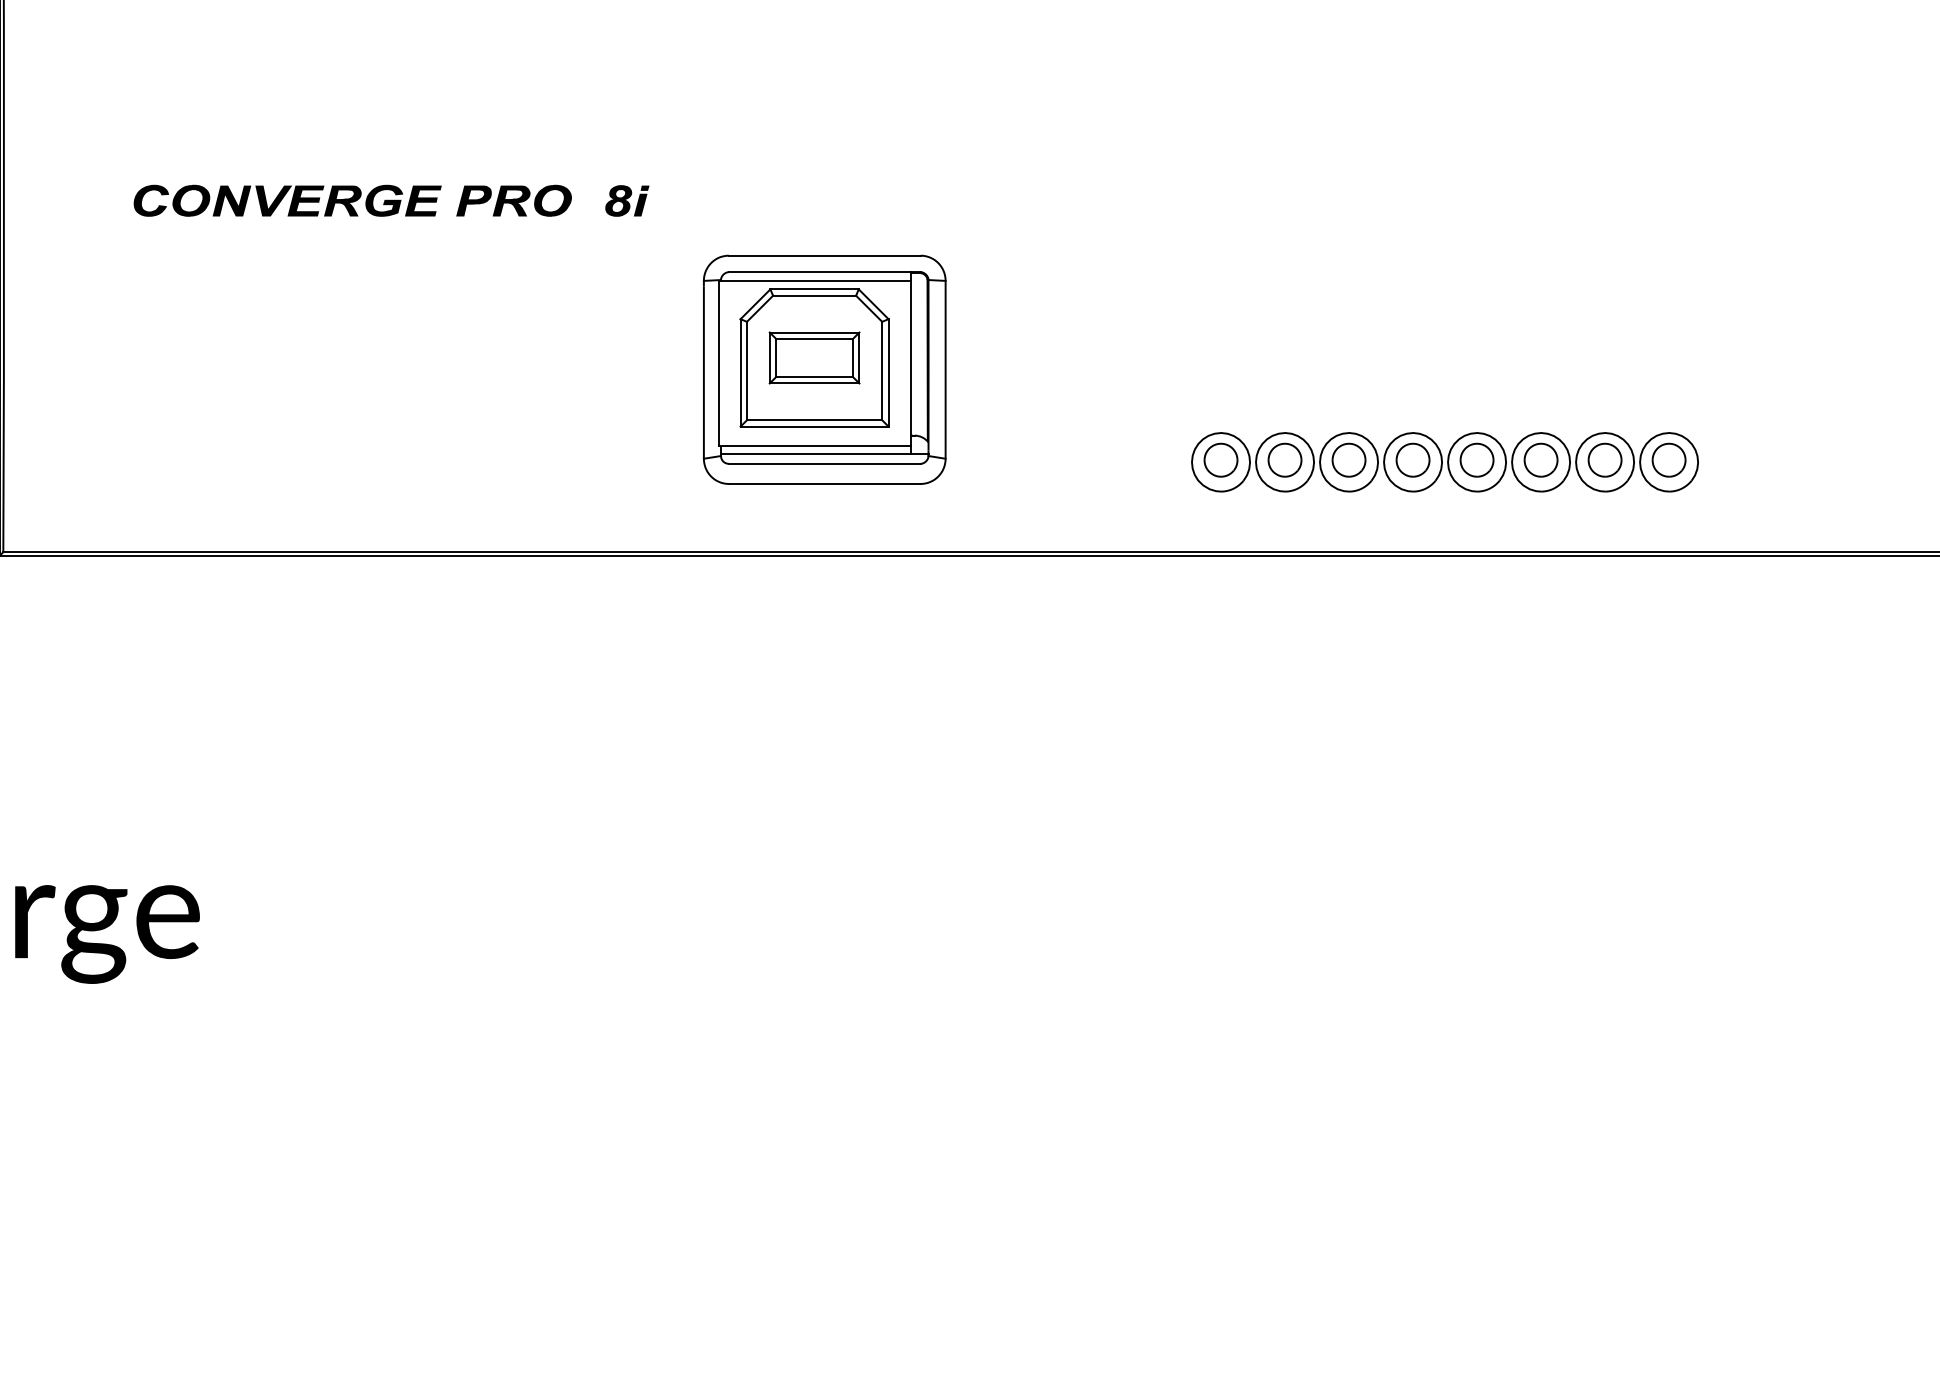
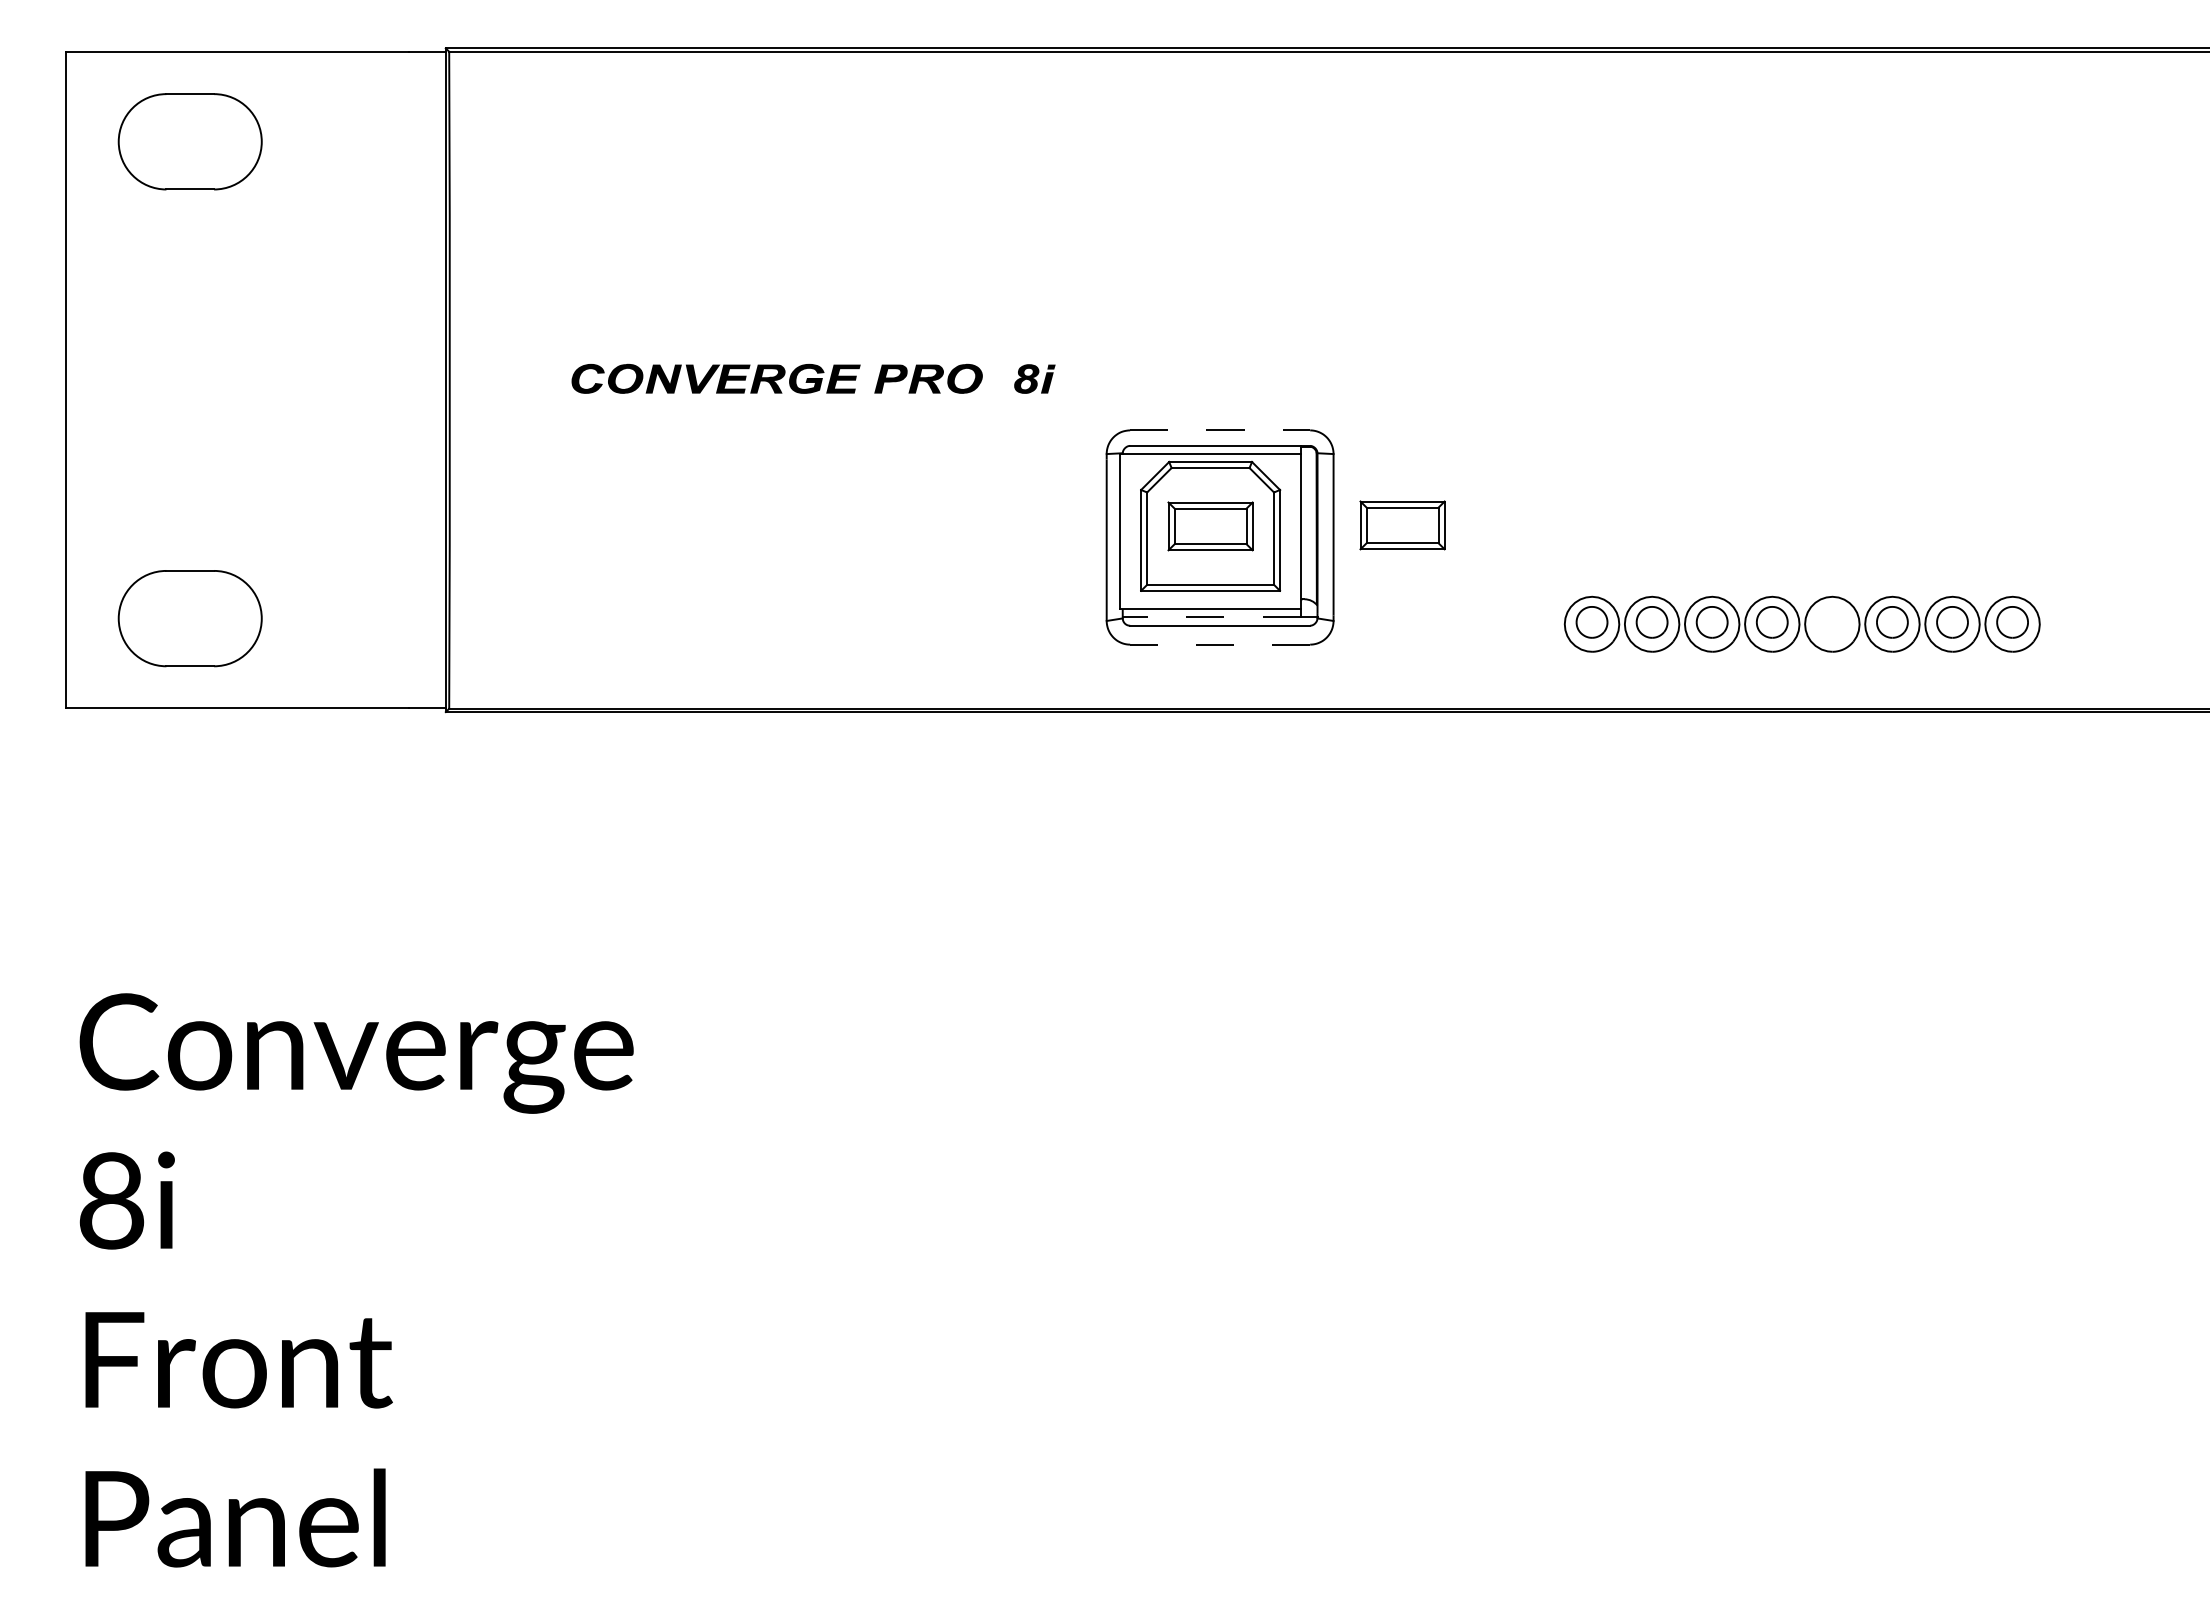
line: (825, 255) -> (1220, 430), solid -> dashed
part: (1019, 357) -> (1402, 525), added
line: (815, 453) -> (1211, 616), solid -> dashed
part: (1477, 460) -> (1832, 622), removed
line: (824, 483) -> (1219, 644), solid -> dashed

